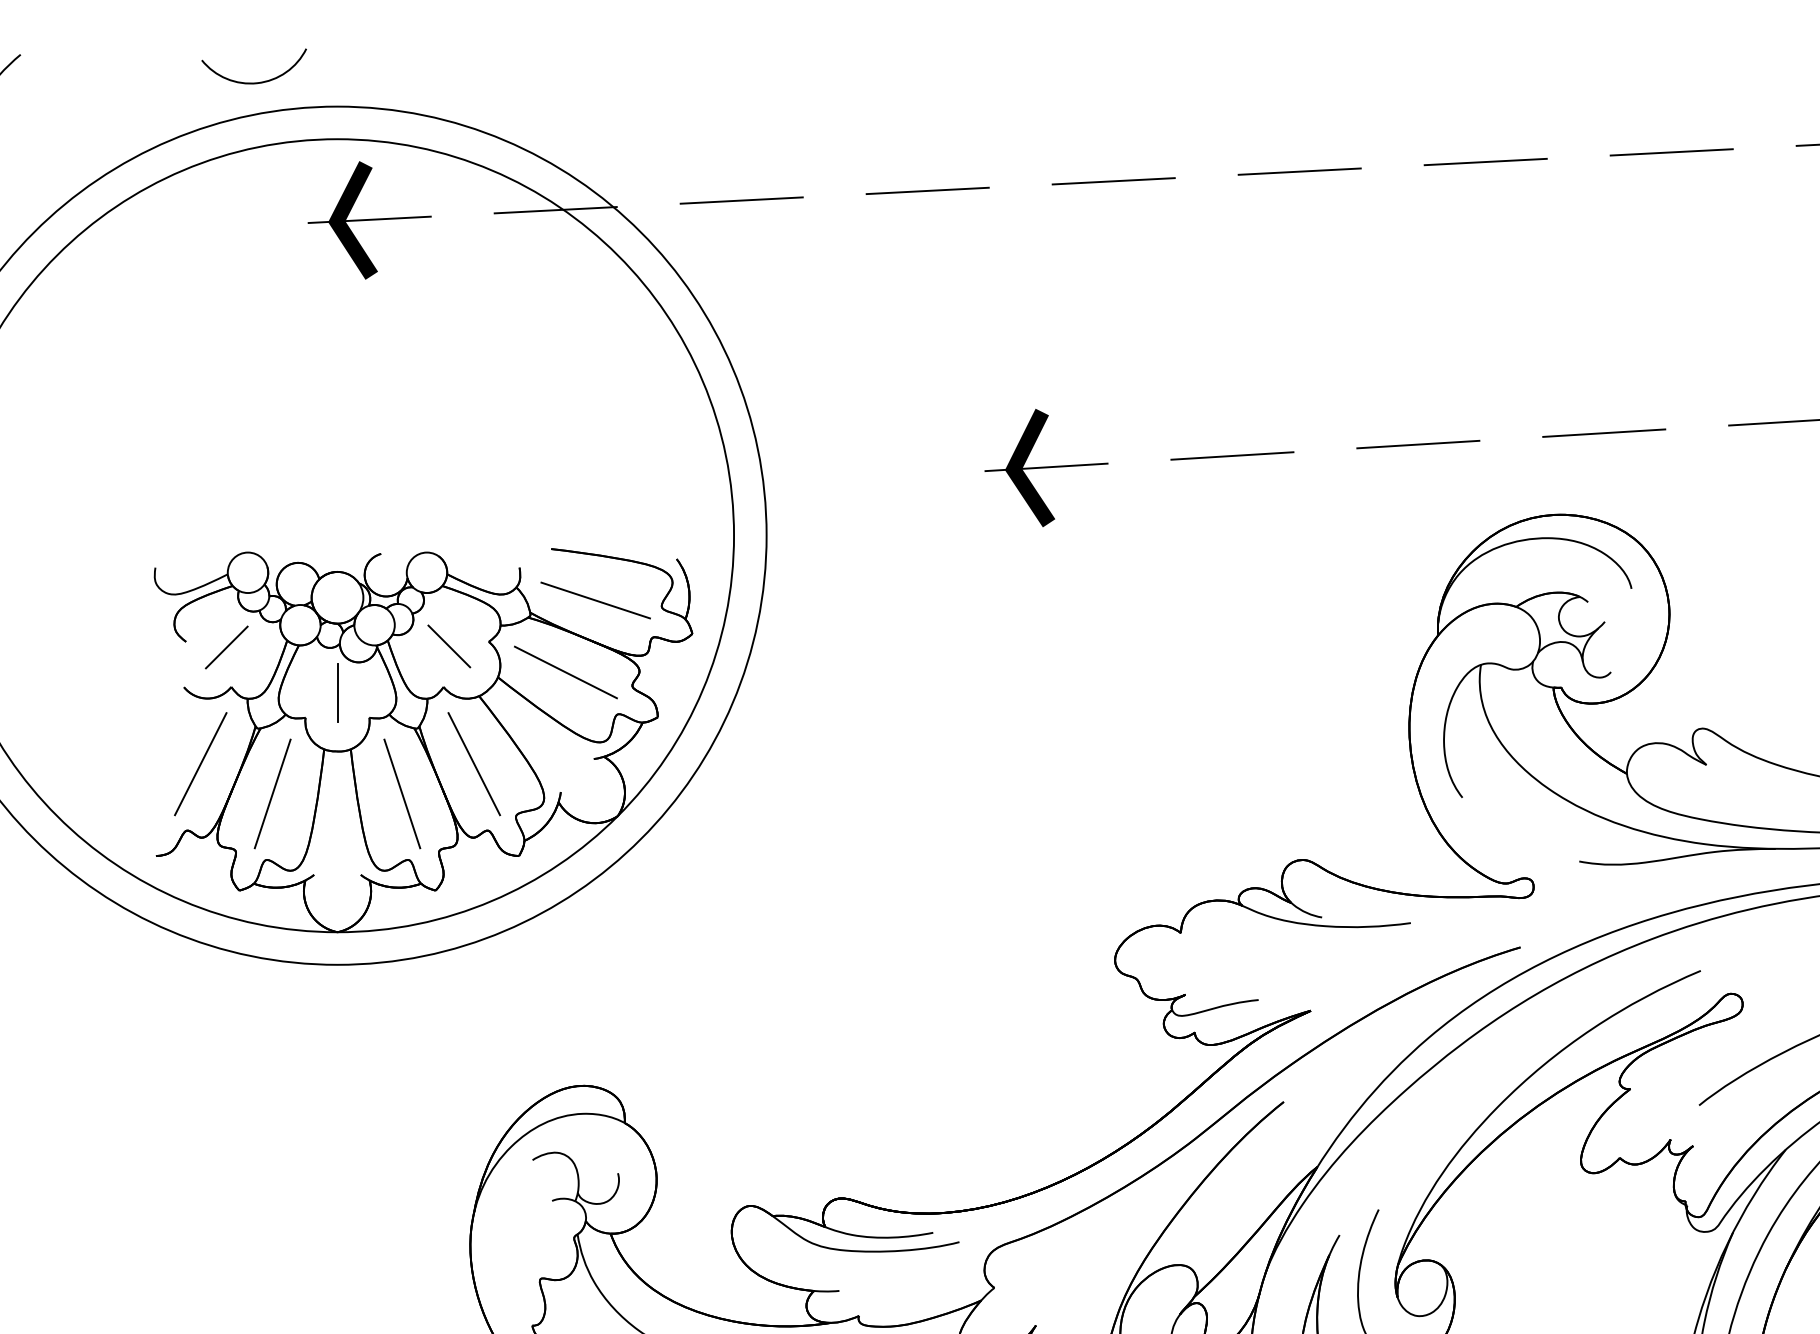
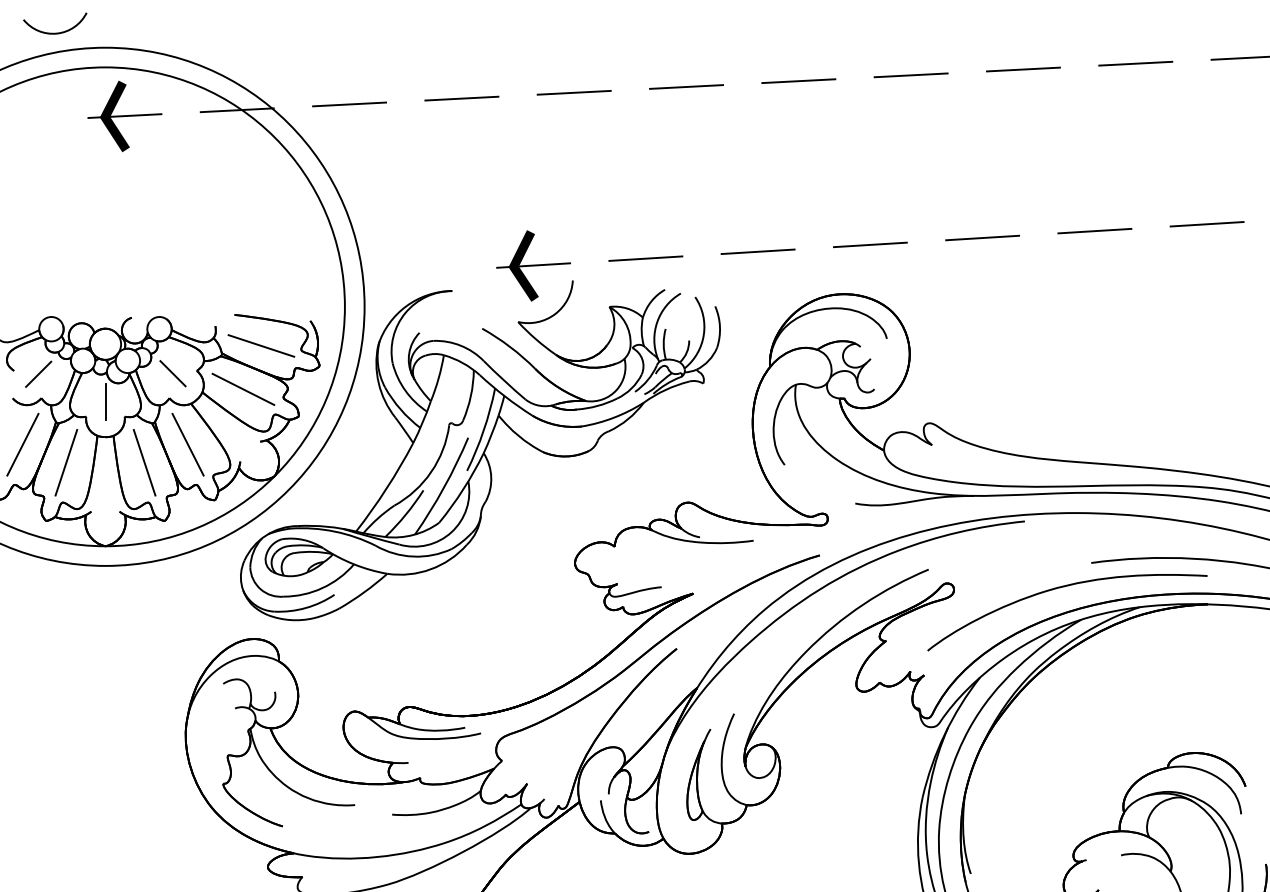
part: (958, 773) -> (480, 450), added

